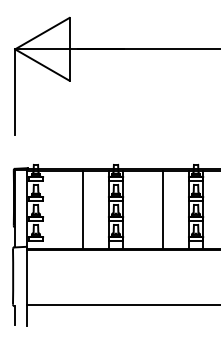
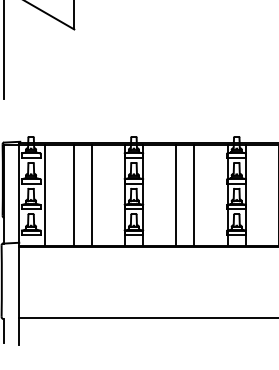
line: (46, 209) -> (44, 194), added
line: (68, 209) -> (72, 194), added
line: (149, 209) -> (176, 194), added

